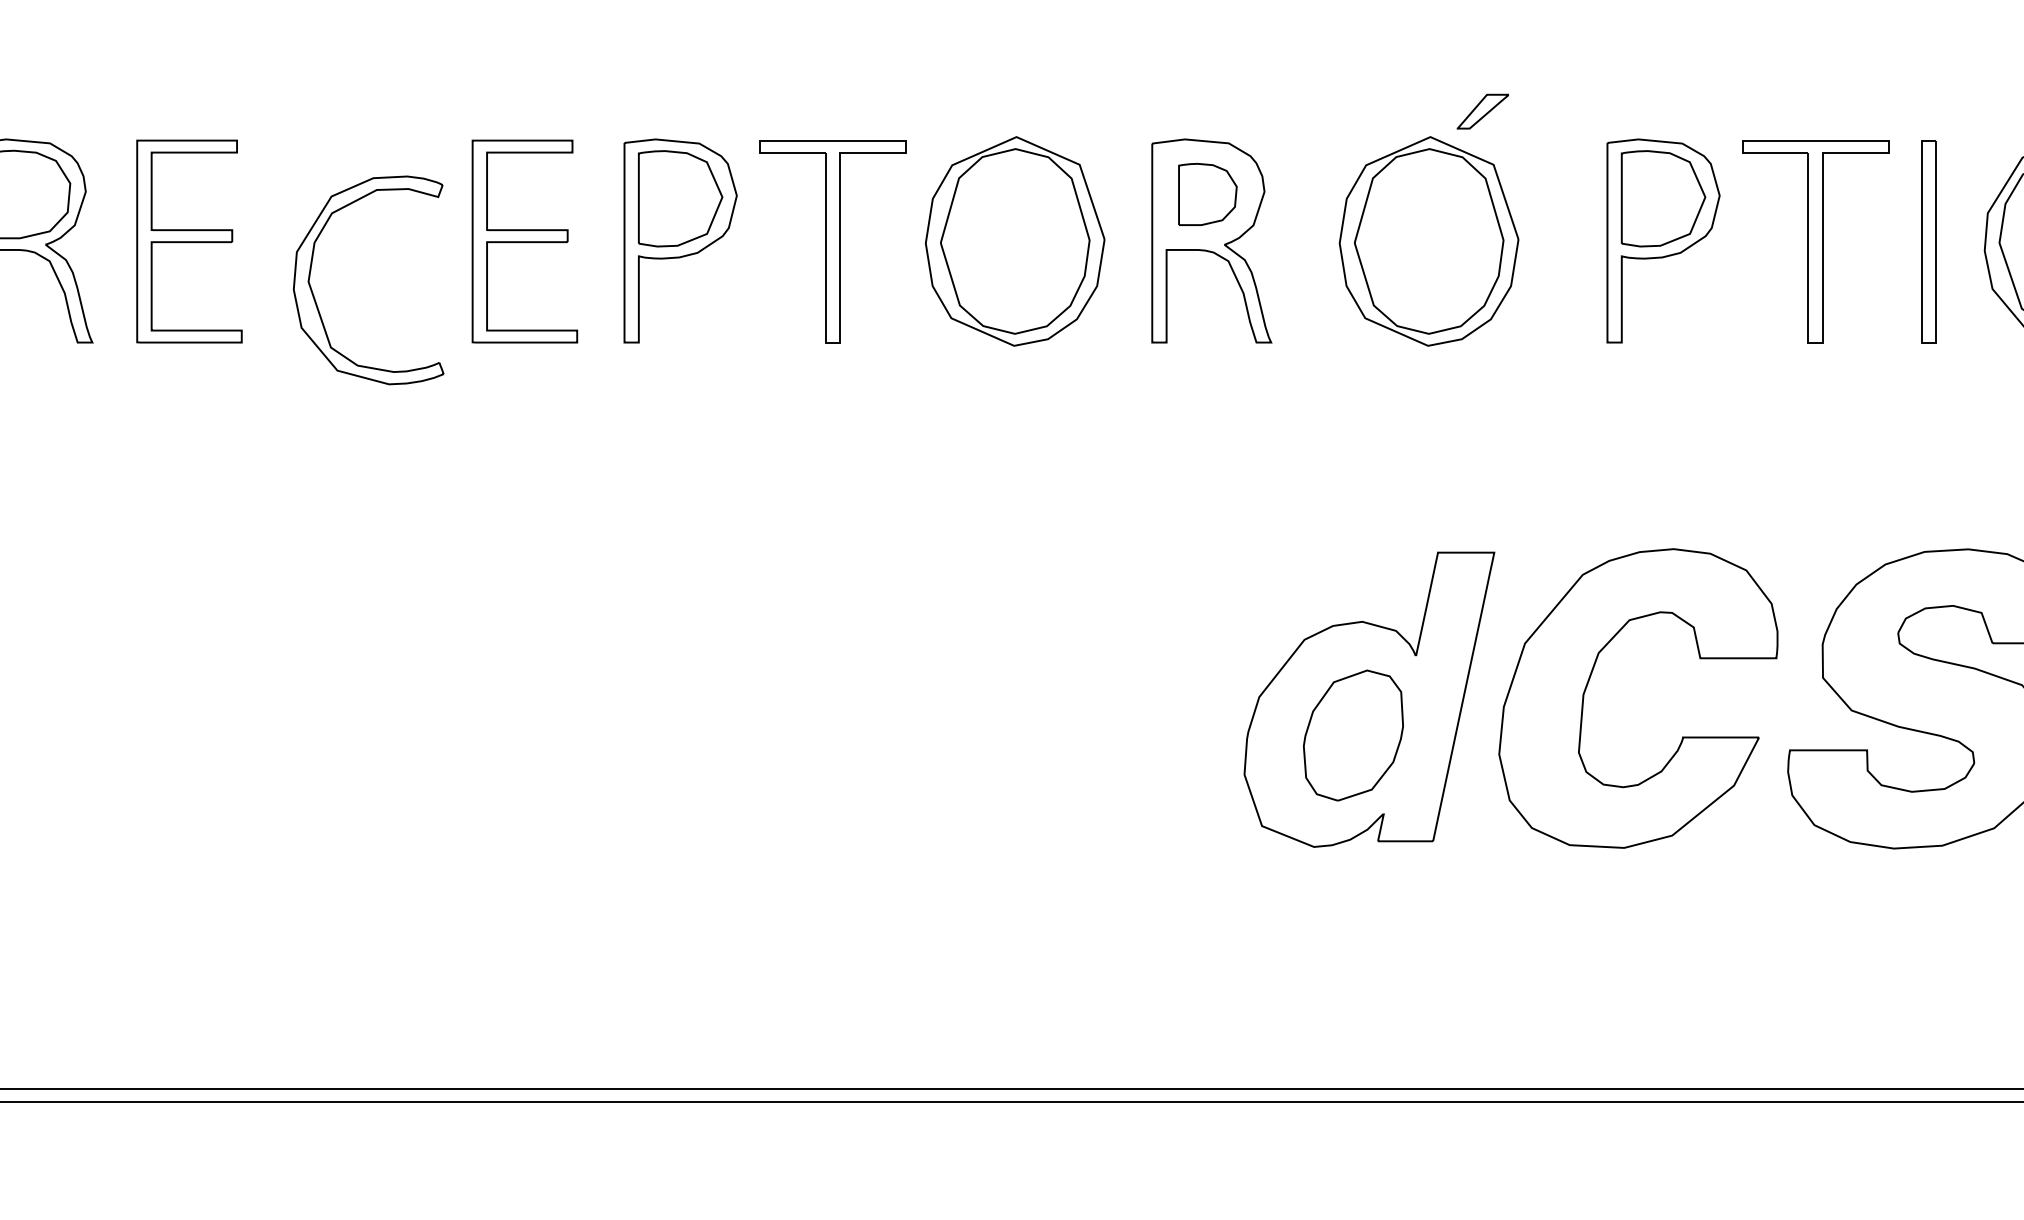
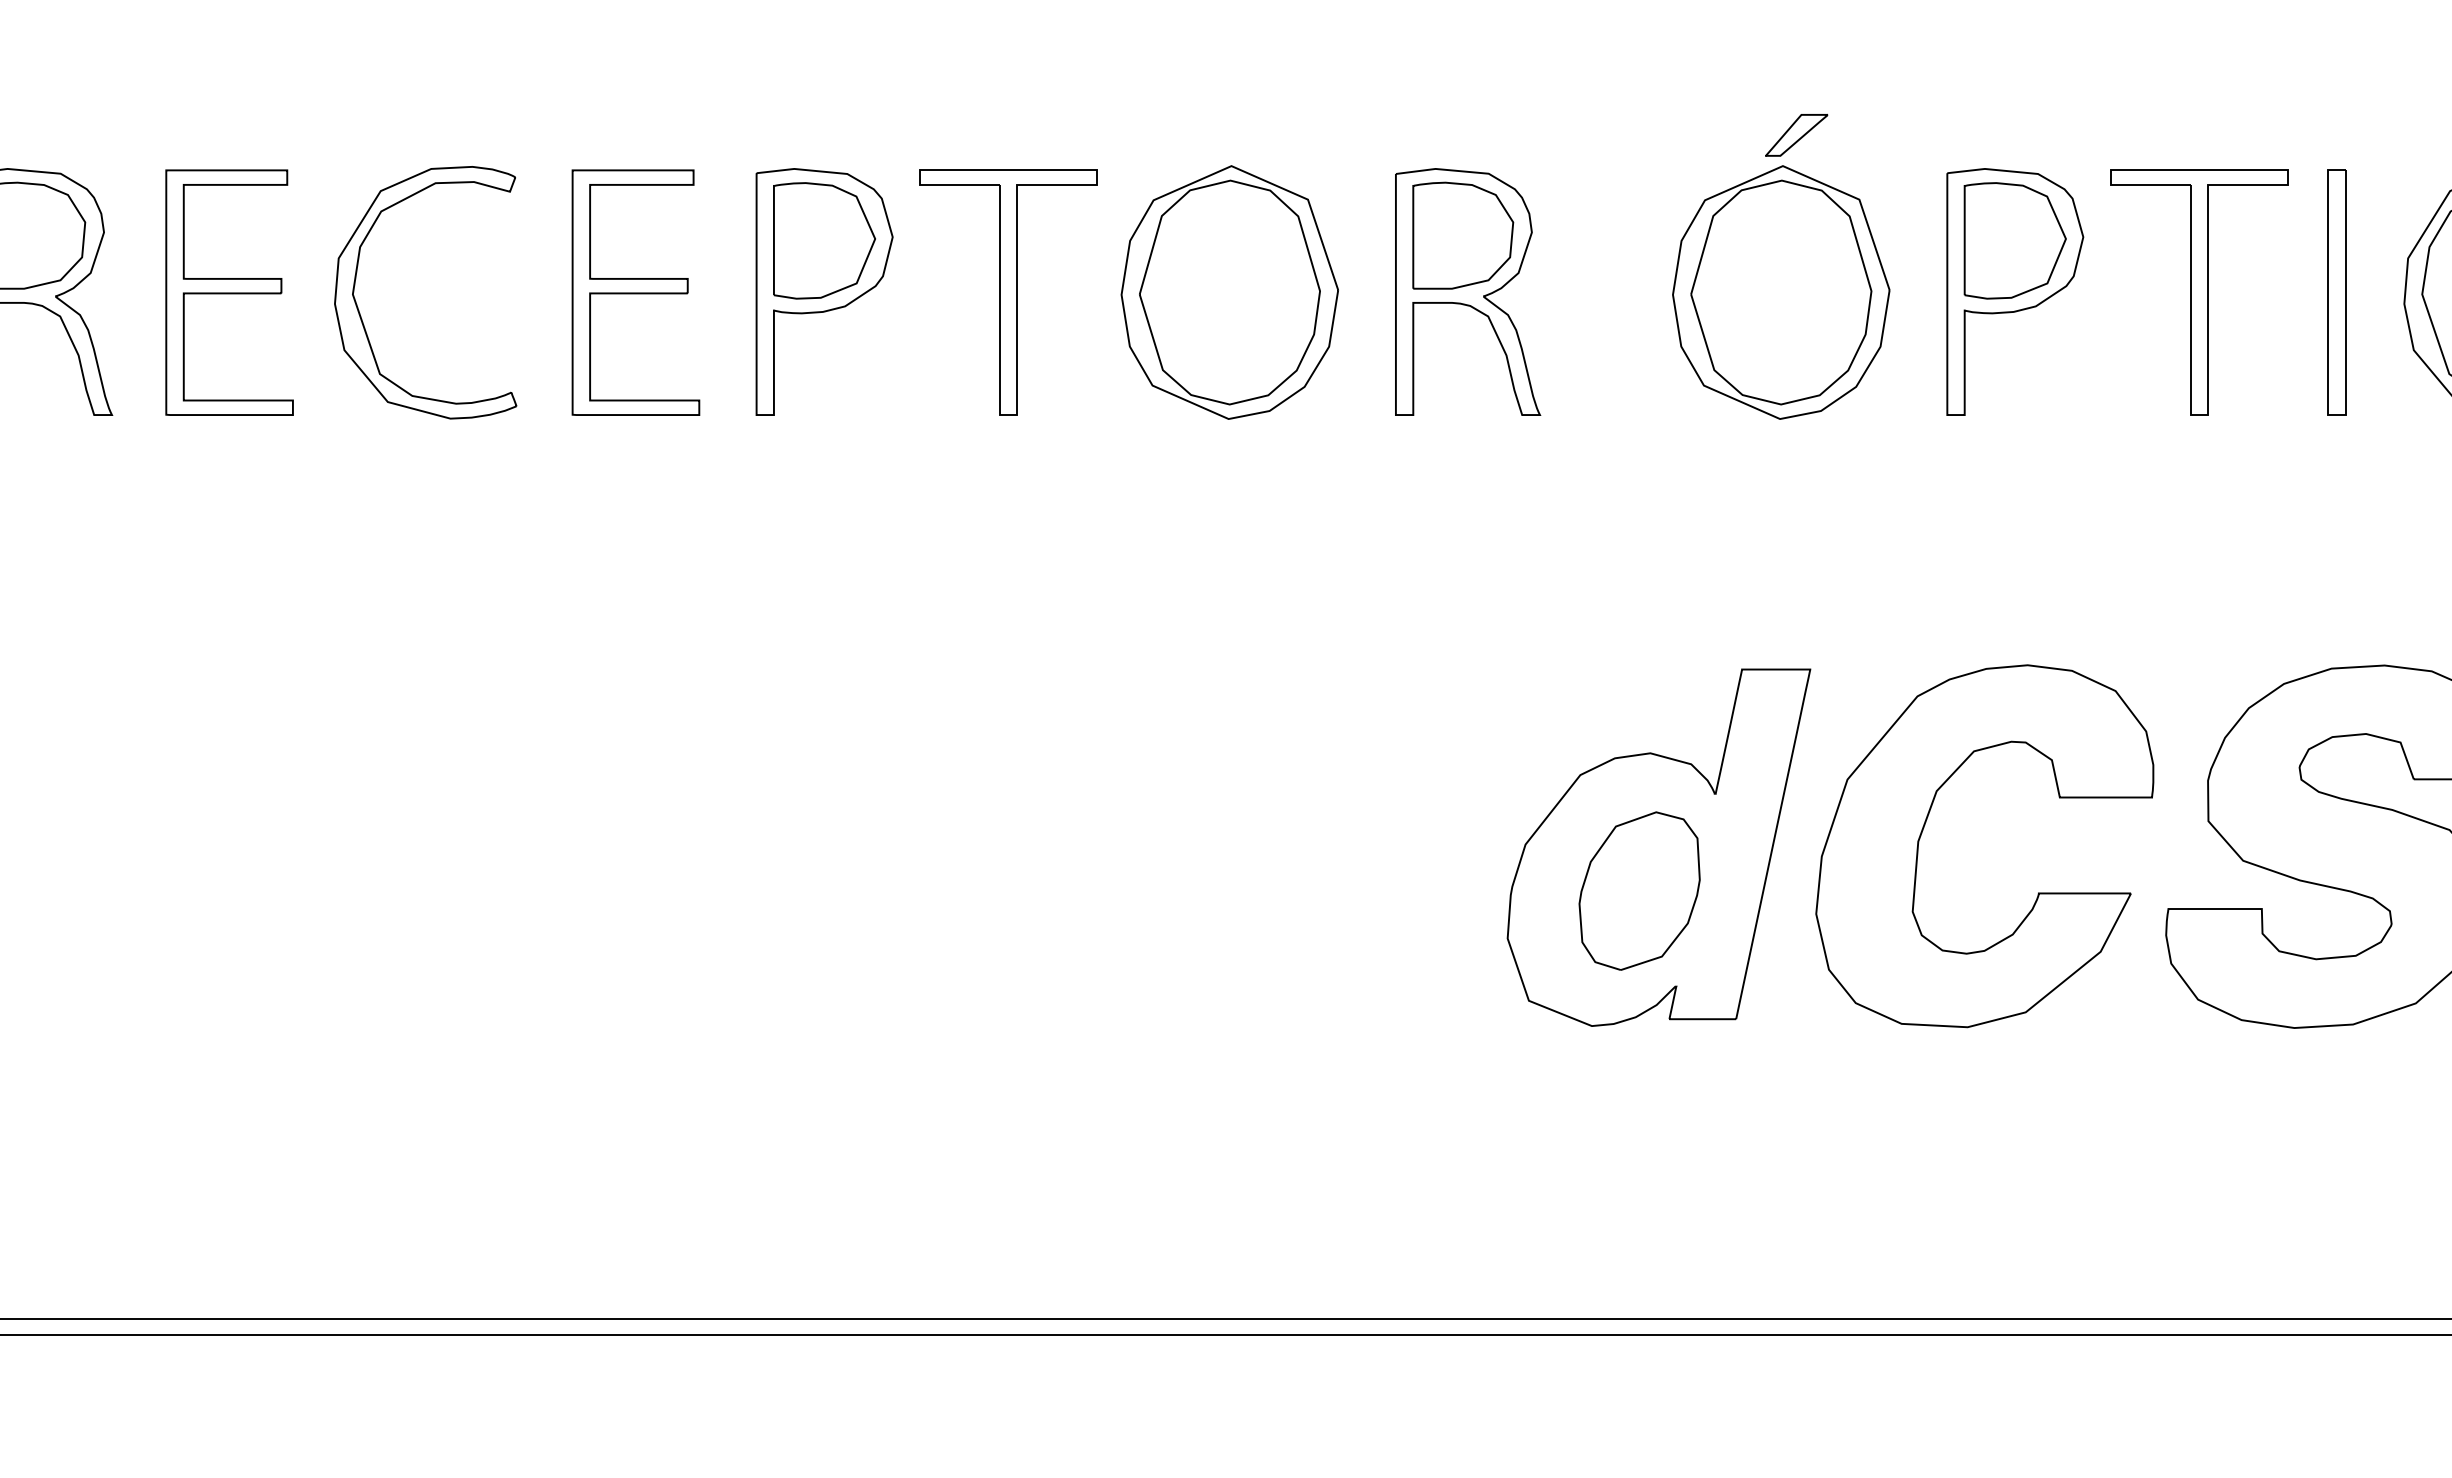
part: (1208, 194) -> (1463, 235), size x1.43
part: (1429, 241) -> (1781, 292), moved
part: (314, 297) -> (360, 313), moved

